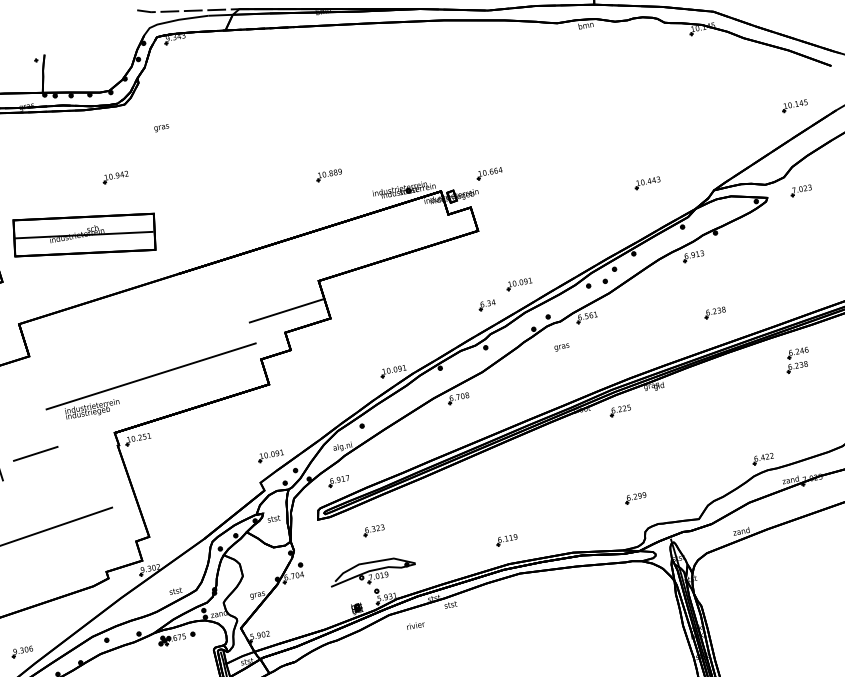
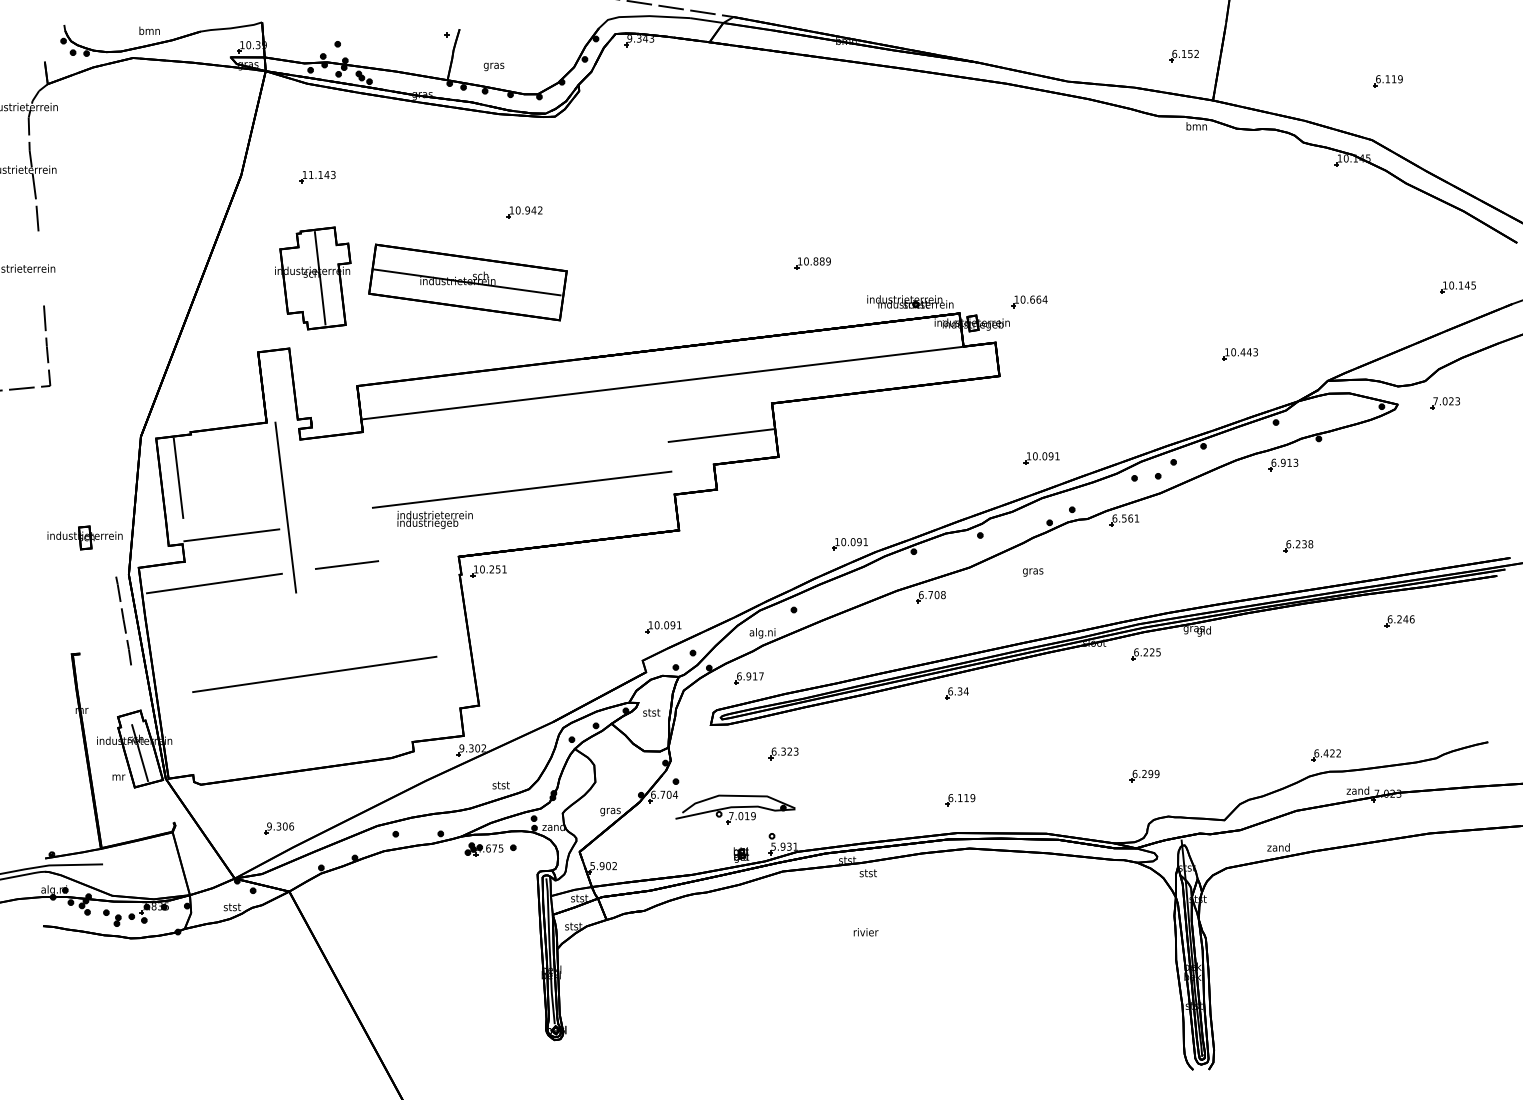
text: (161, 127) -> (493, 66), moved
line: (237, 281) -> (662, 383), added
part: (486, 305) -> (956, 693), moved
text: (562, 347) -> (1033, 572), moved
part: (797, 367) -> (1395, 640), removed
part: (372, 572) -> (735, 809), moved
text: (415, 625) -> (865, 932), moved

